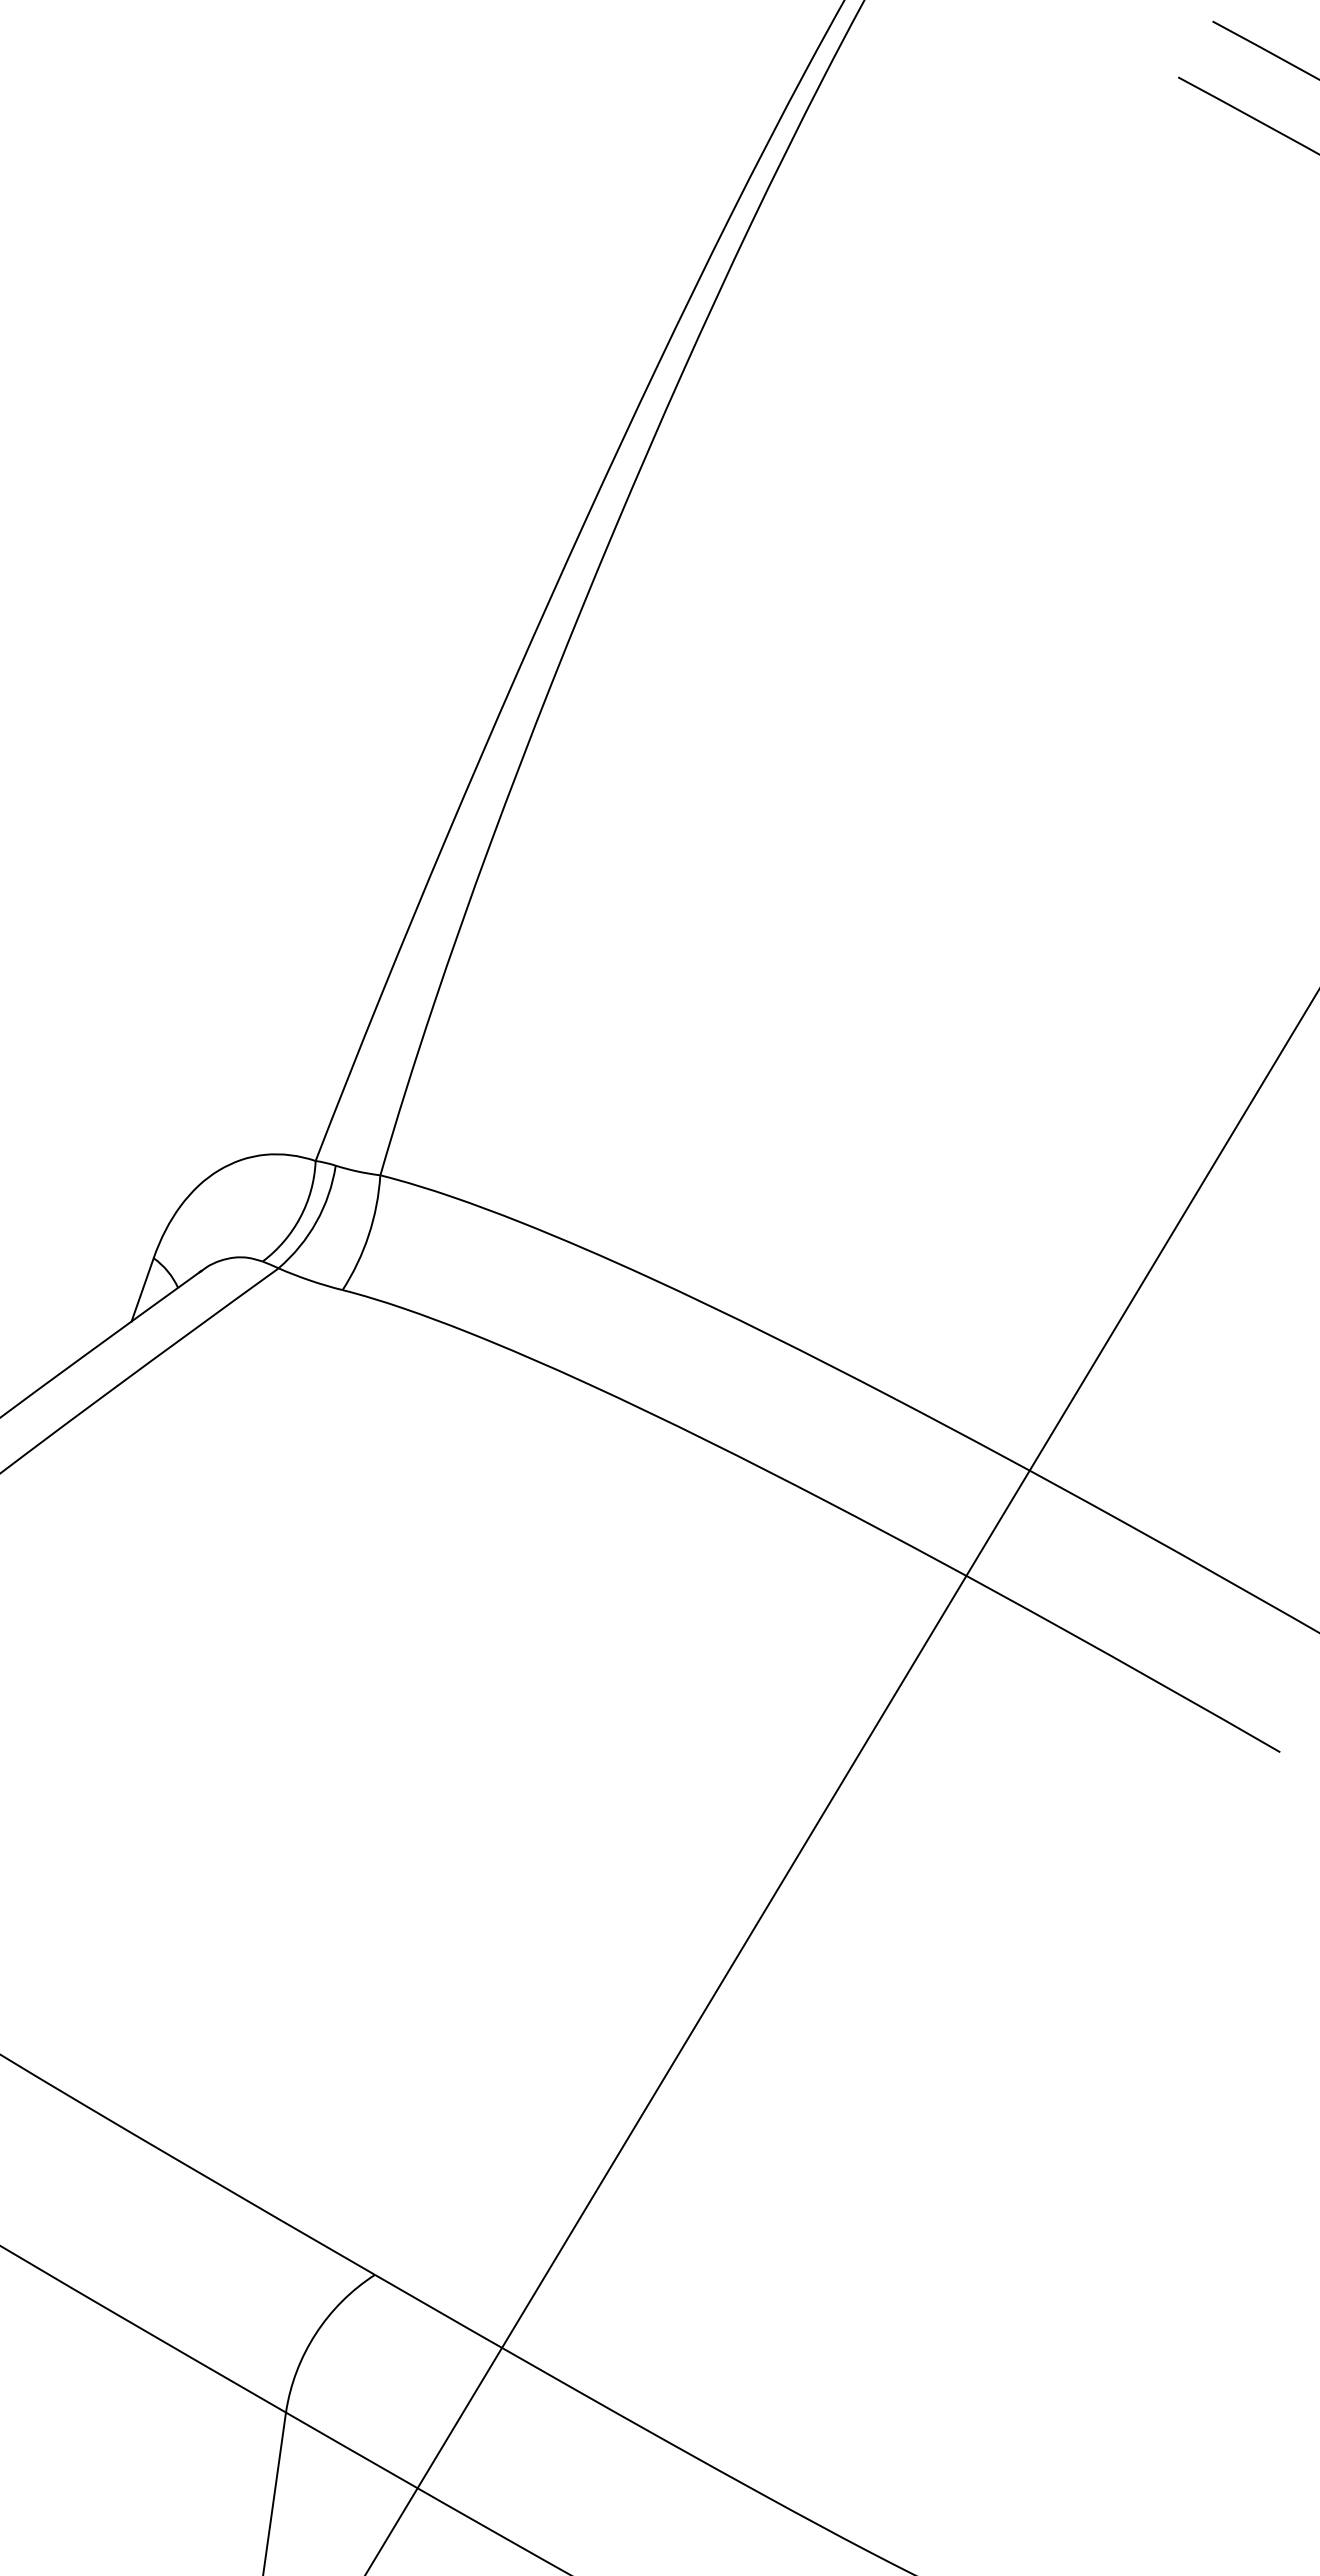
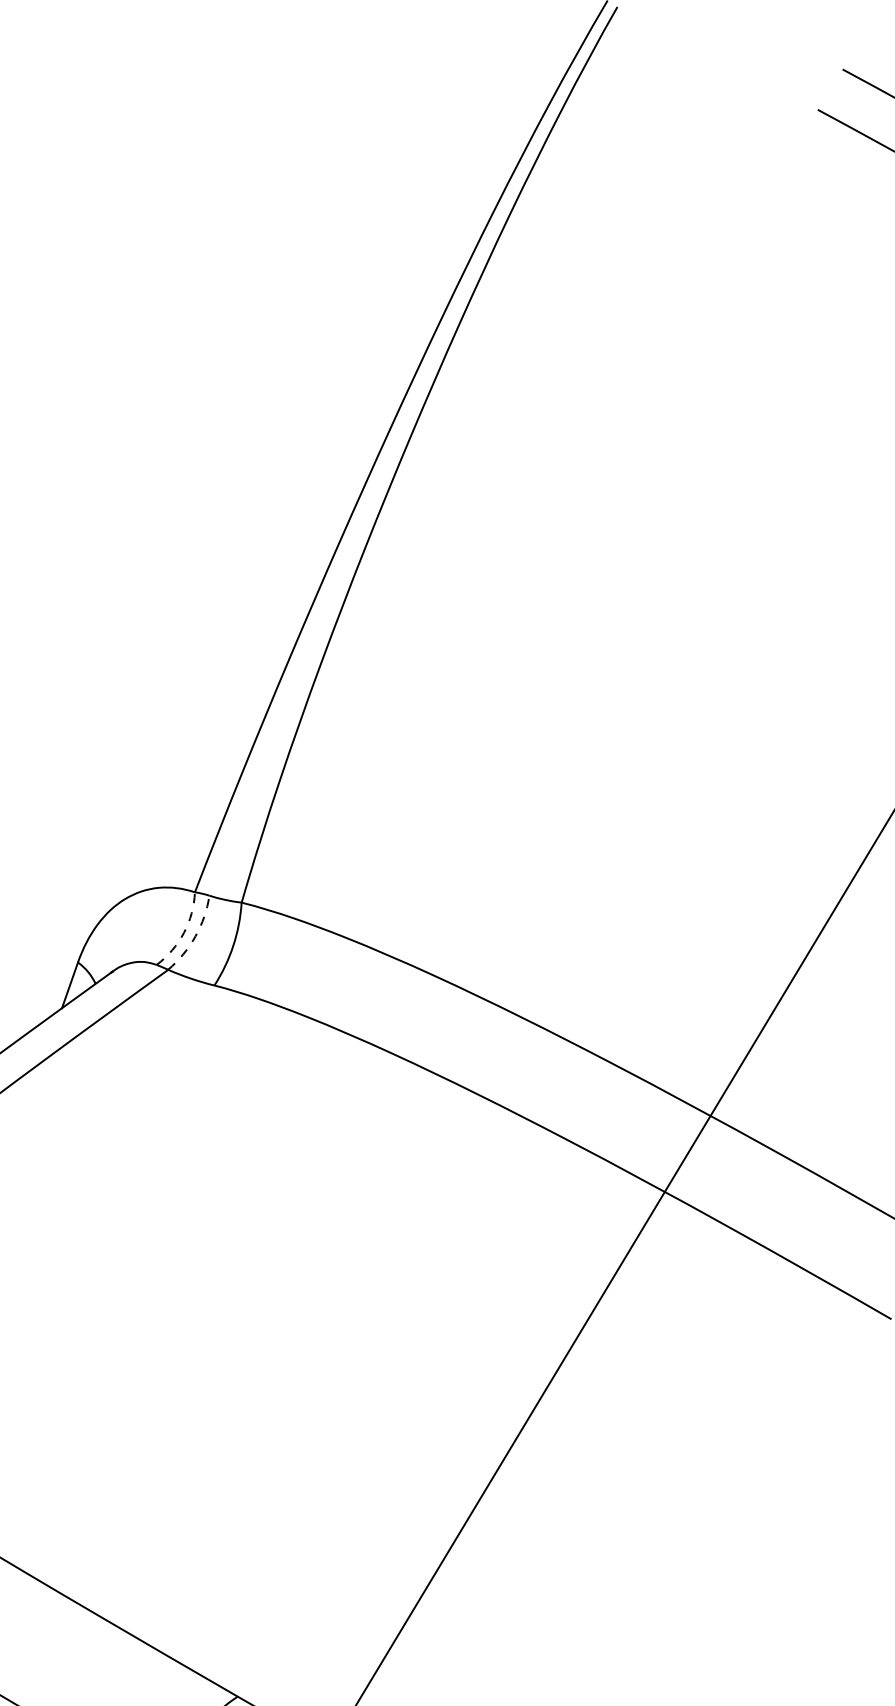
arc: (300, 1217) -> (184, 933), solid -> dashed
arc: (316, 1222) -> (195, 936), solid -> dashed

